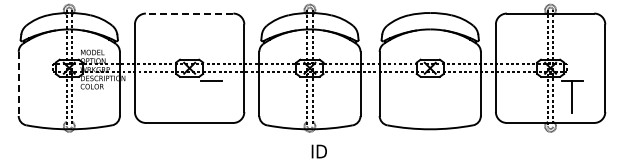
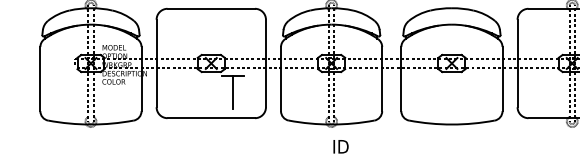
line: (189, 13) -> (211, 8), dashed -> solid
line: (18, 84) -> (40, 79), dashed -> solid
line: (211, 96) -> (233, 91), added

